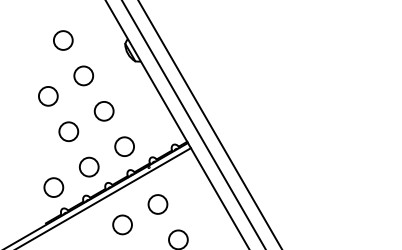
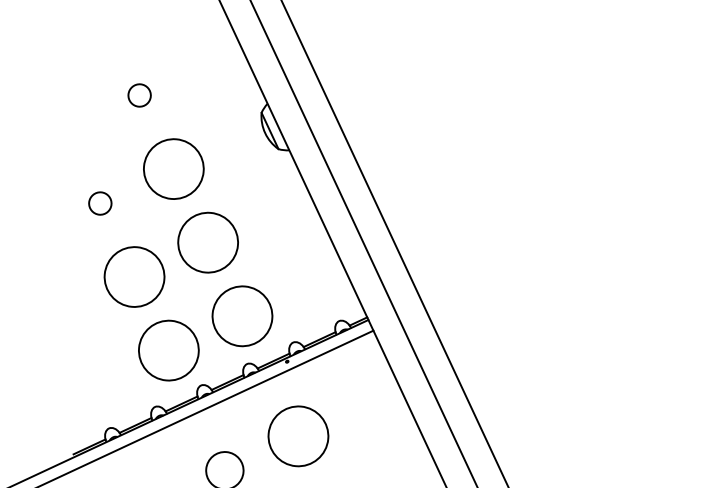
circle: (63, 40) -> (139, 95), size x0.6
circle: (83, 75) -> (173, 168), size x1.6
circle: (48, 96) -> (100, 203), size x0.6
circle: (103, 110) -> (206, 240), size x1.6
circle: (68, 131) -> (134, 276), size x1.6
circle: (124, 146) -> (242, 315), size x1.6
circle: (88, 166) -> (167, 349), size x1.6
circle: (53, 187) -> (94, 384), removed
circle: (157, 204) -> (297, 436), size x1.6

